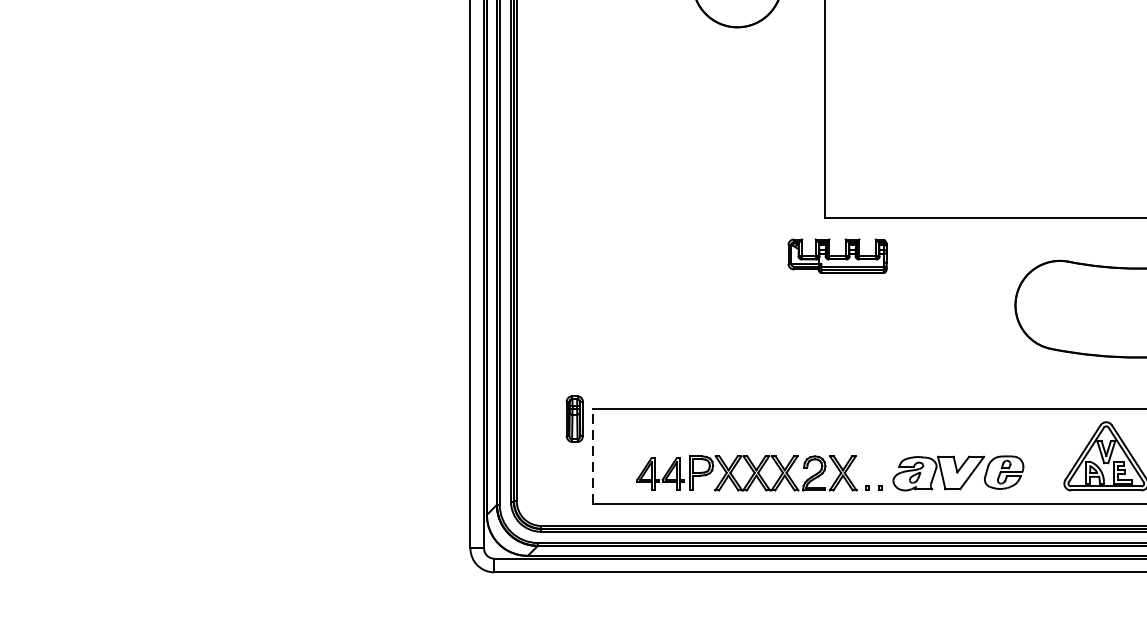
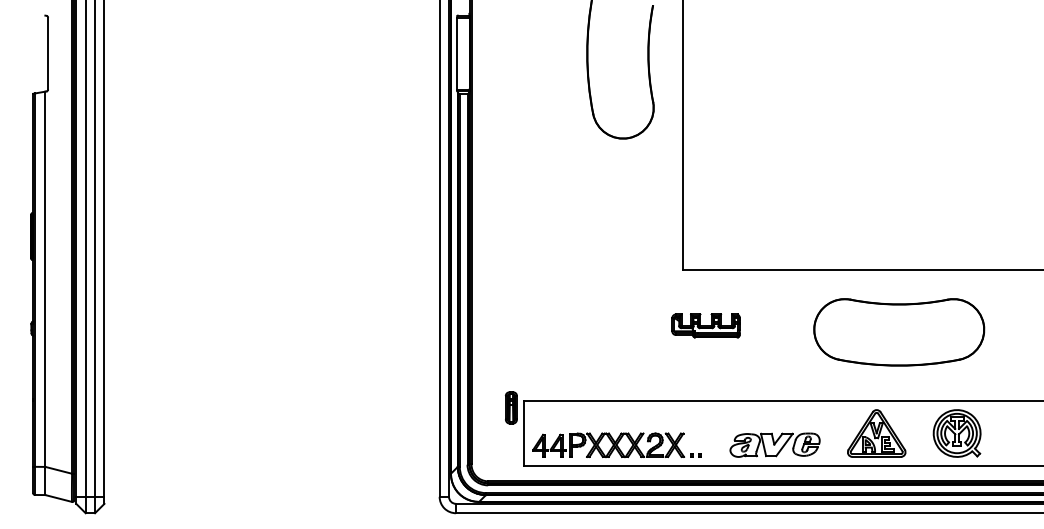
part: (836, 255) -> (705, 325), moved
line: (593, 456) -> (524, 433), dashed -> solid
part: (758, 472) -> (616, 444), moved

